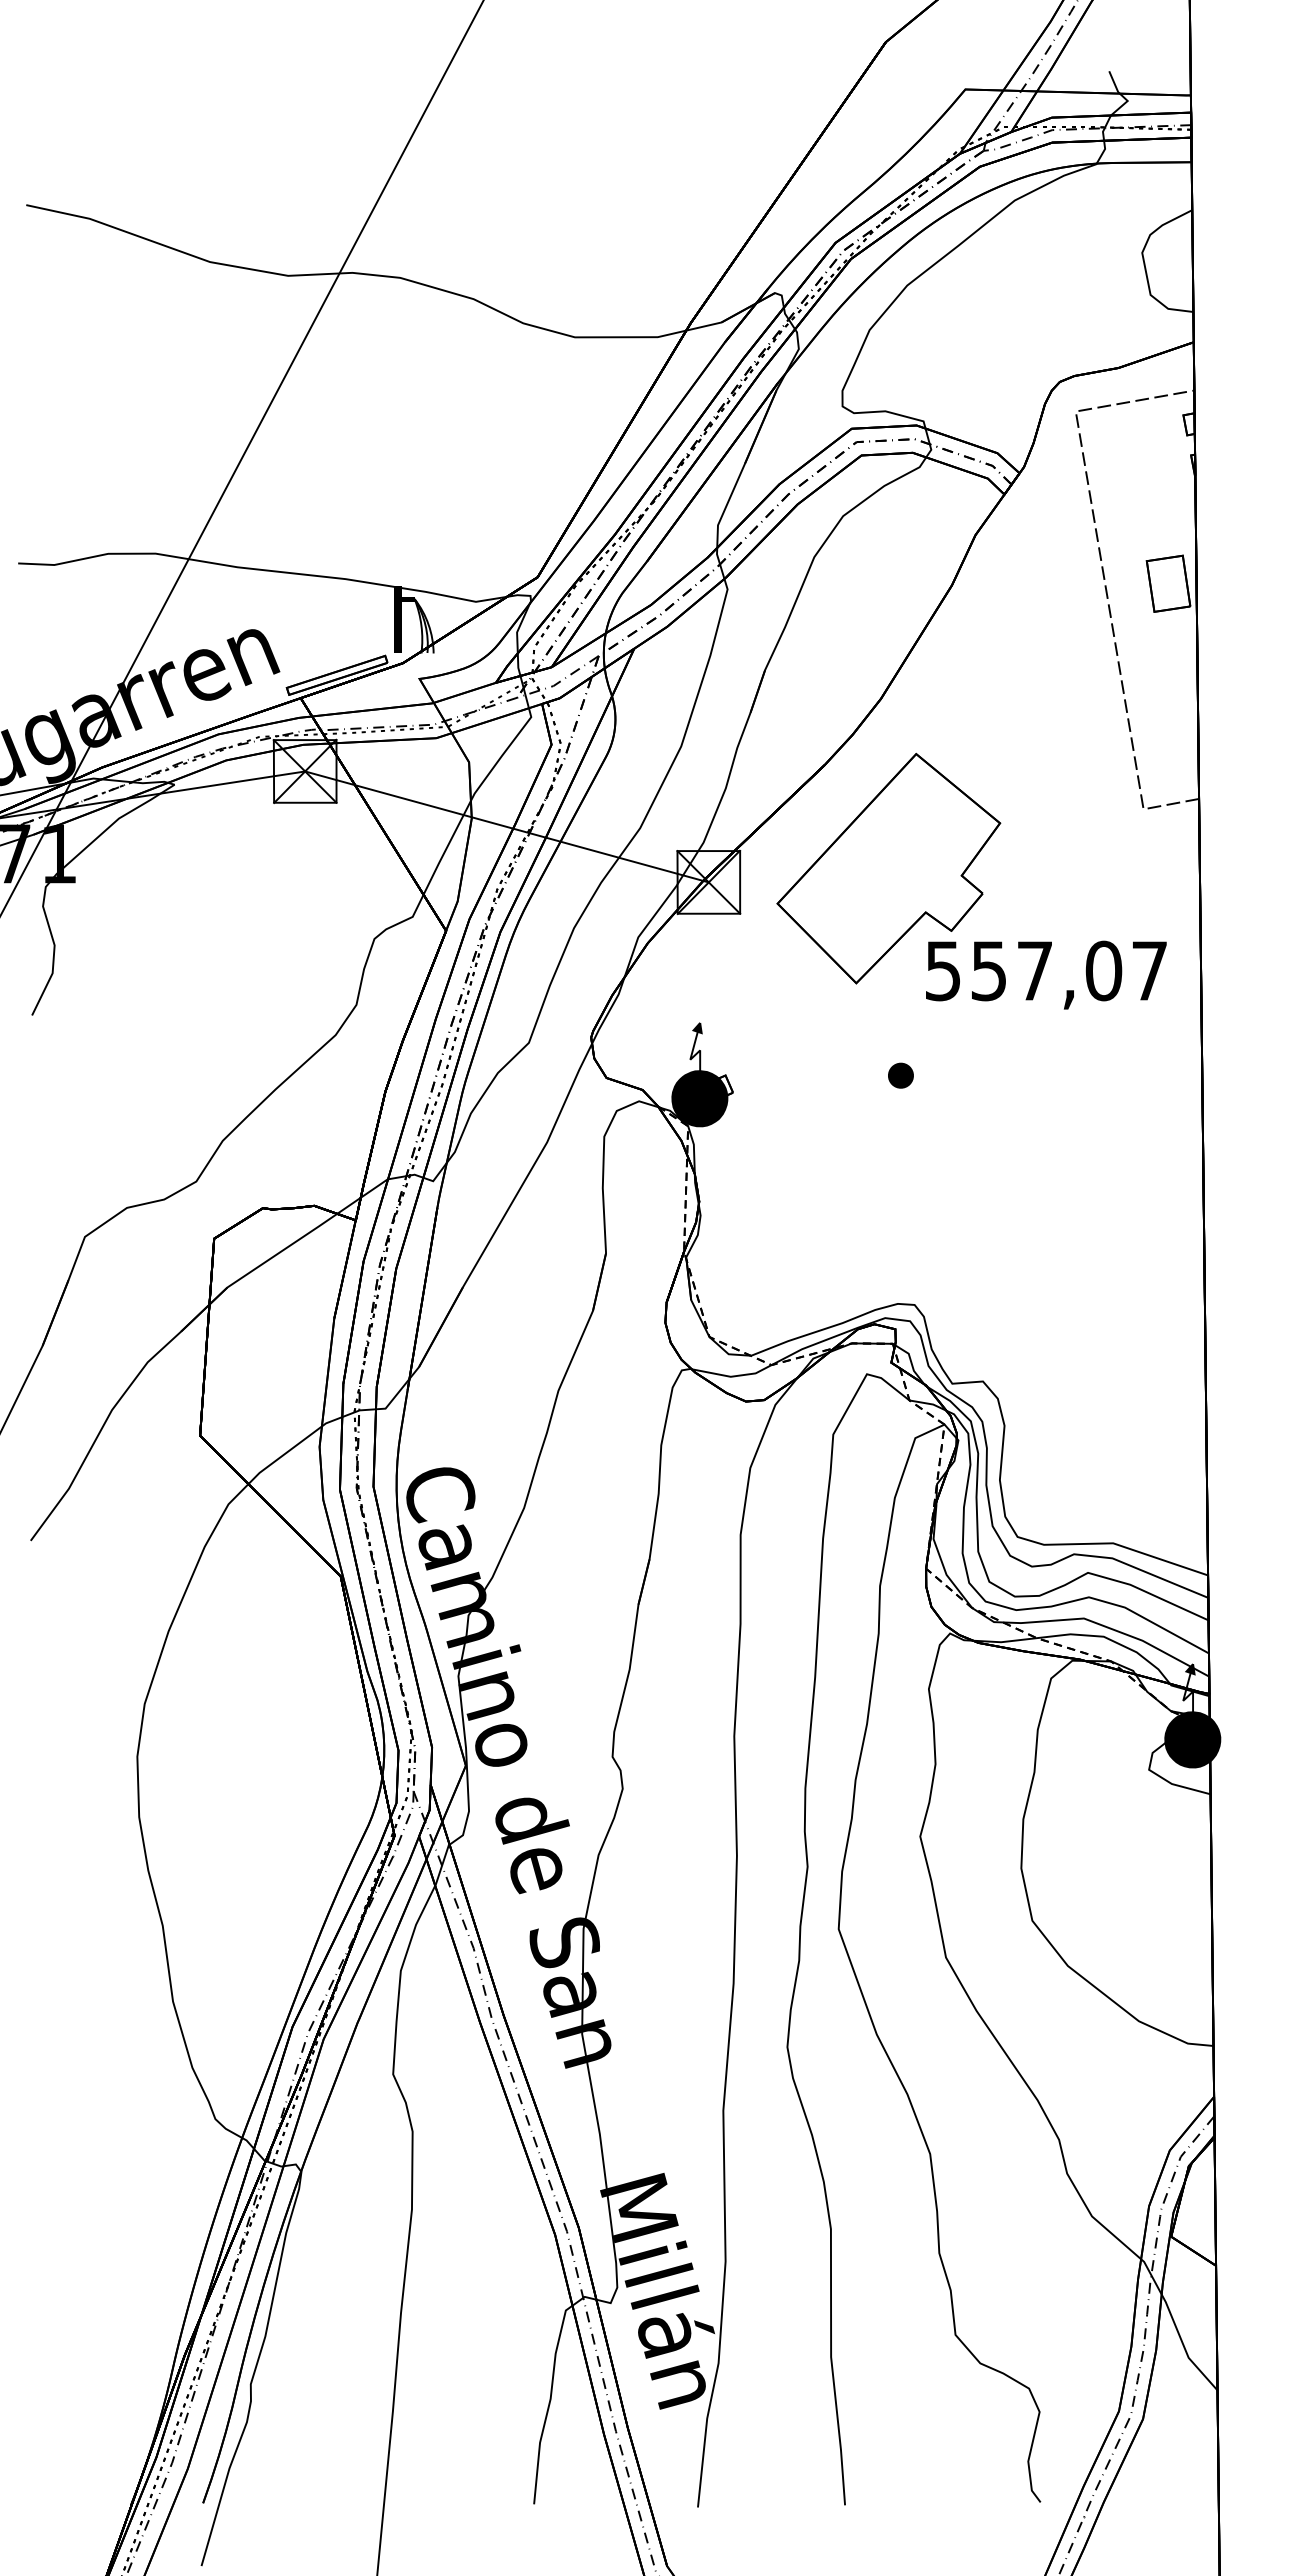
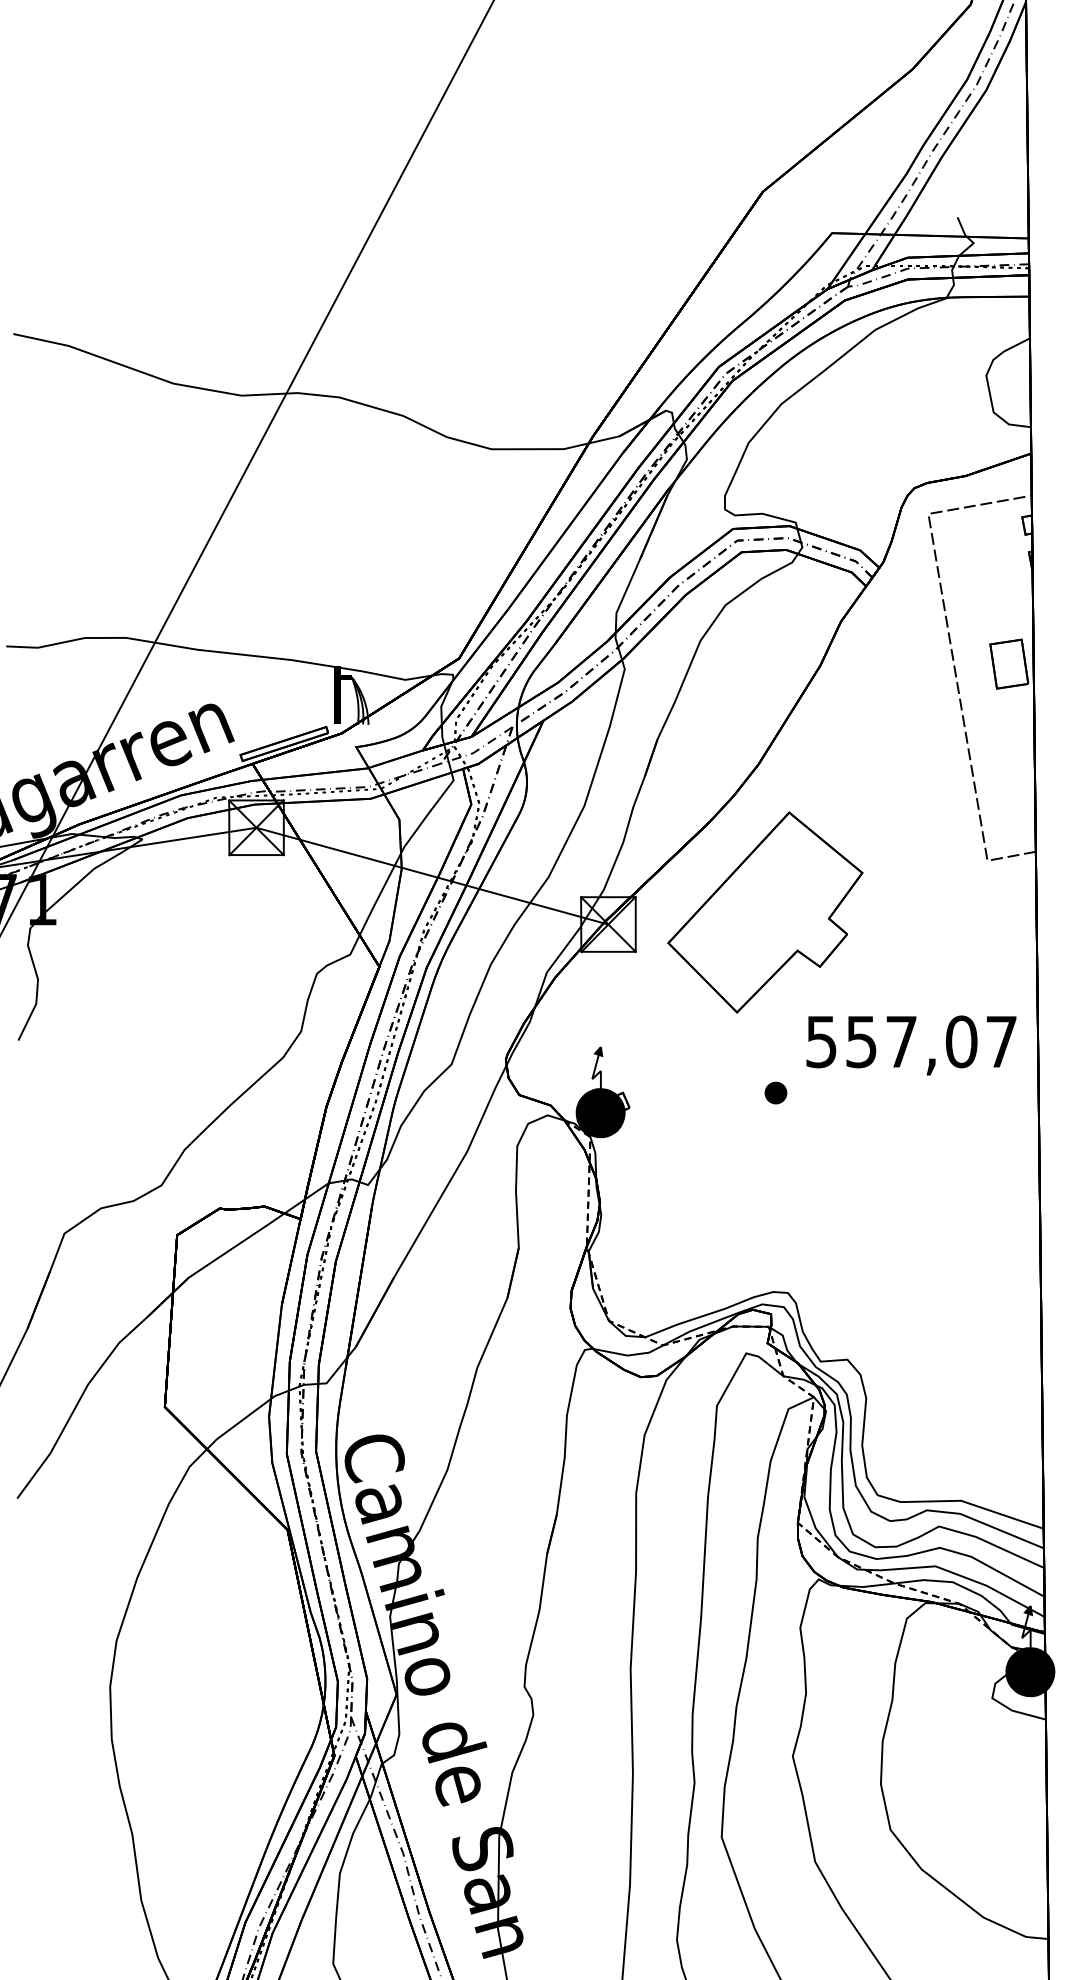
text: (1046, 974) -> (911, 1044), moved

